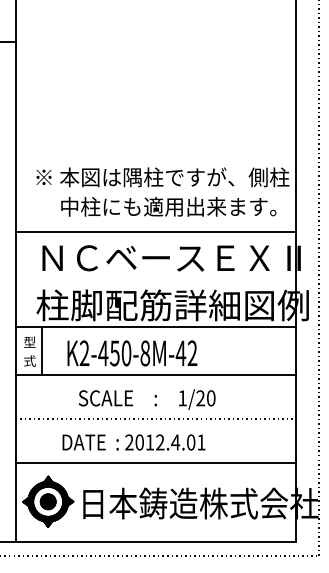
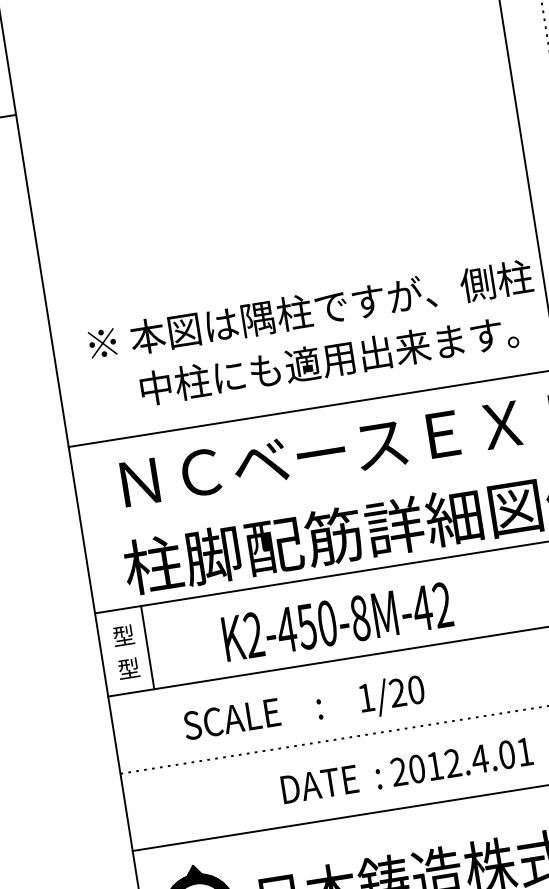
text: (132, 353) -> (337, 621), moved
text: (29, 360) -> (128, 667), 式 -> 型
text: (146, 399) -> (303, 709), moved
text: (133, 442) -> (406, 770), moved

